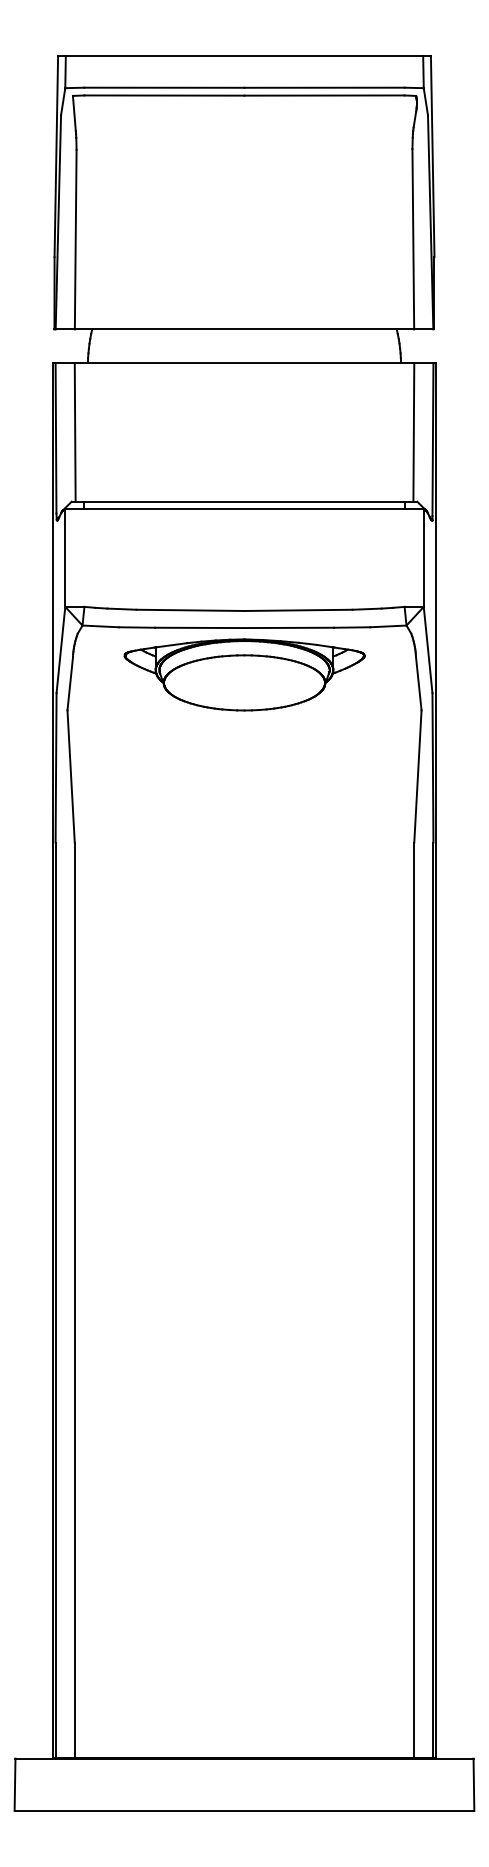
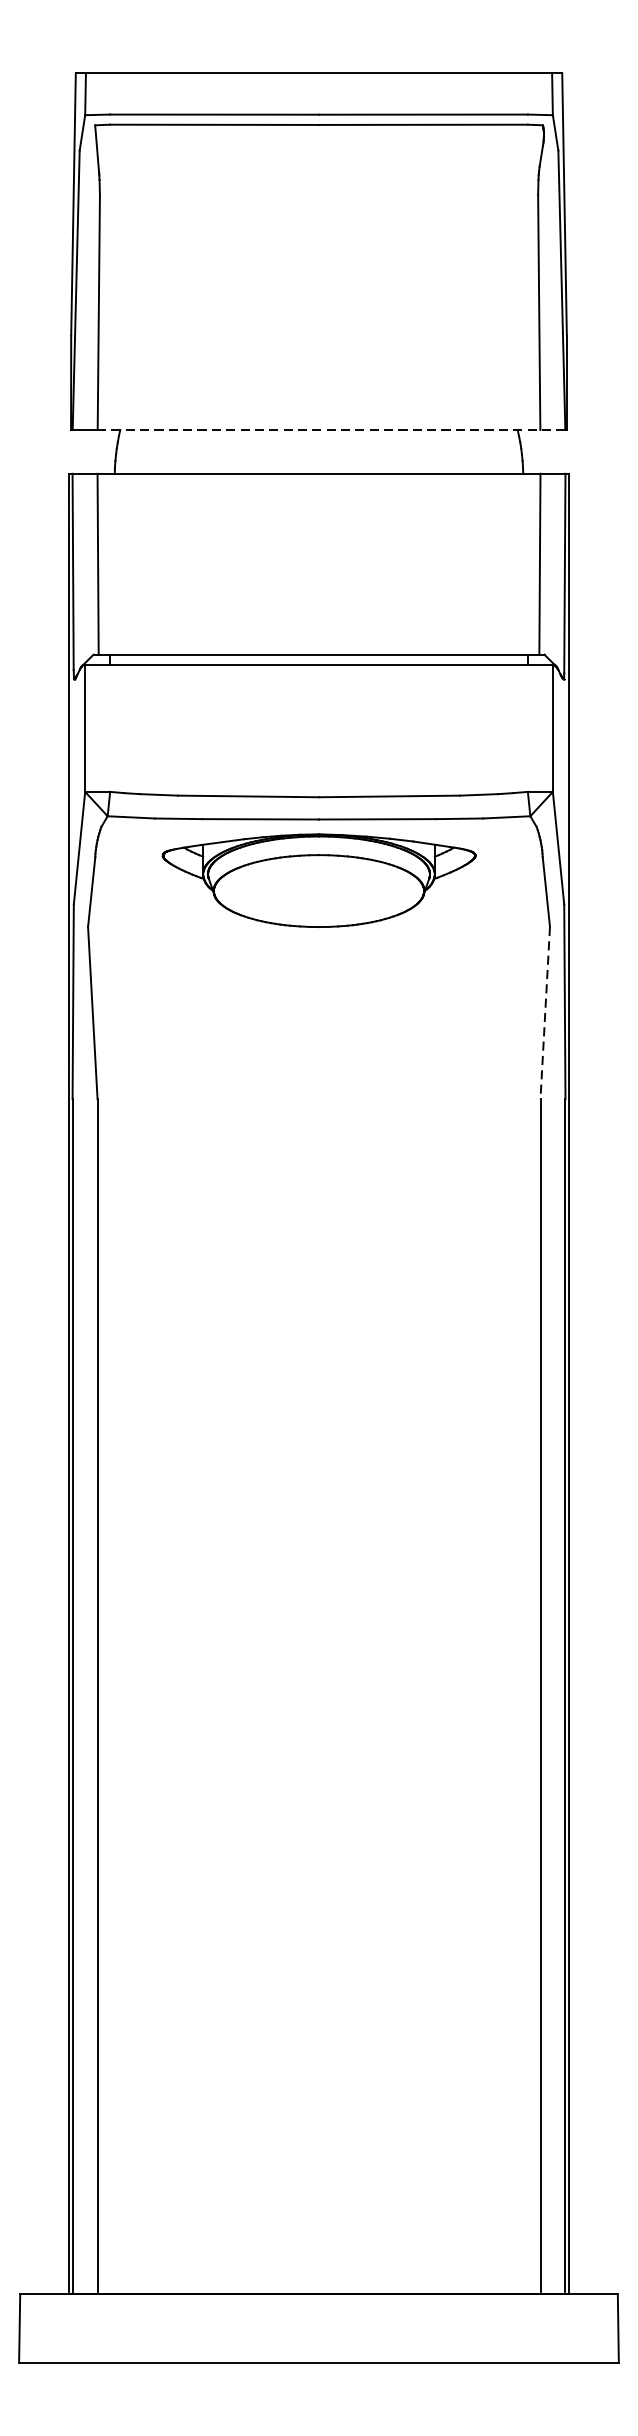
line: (253, 329) -> (330, 430), solid -> dashed
line: (417, 776) -> (544, 1013), solid -> dashed

